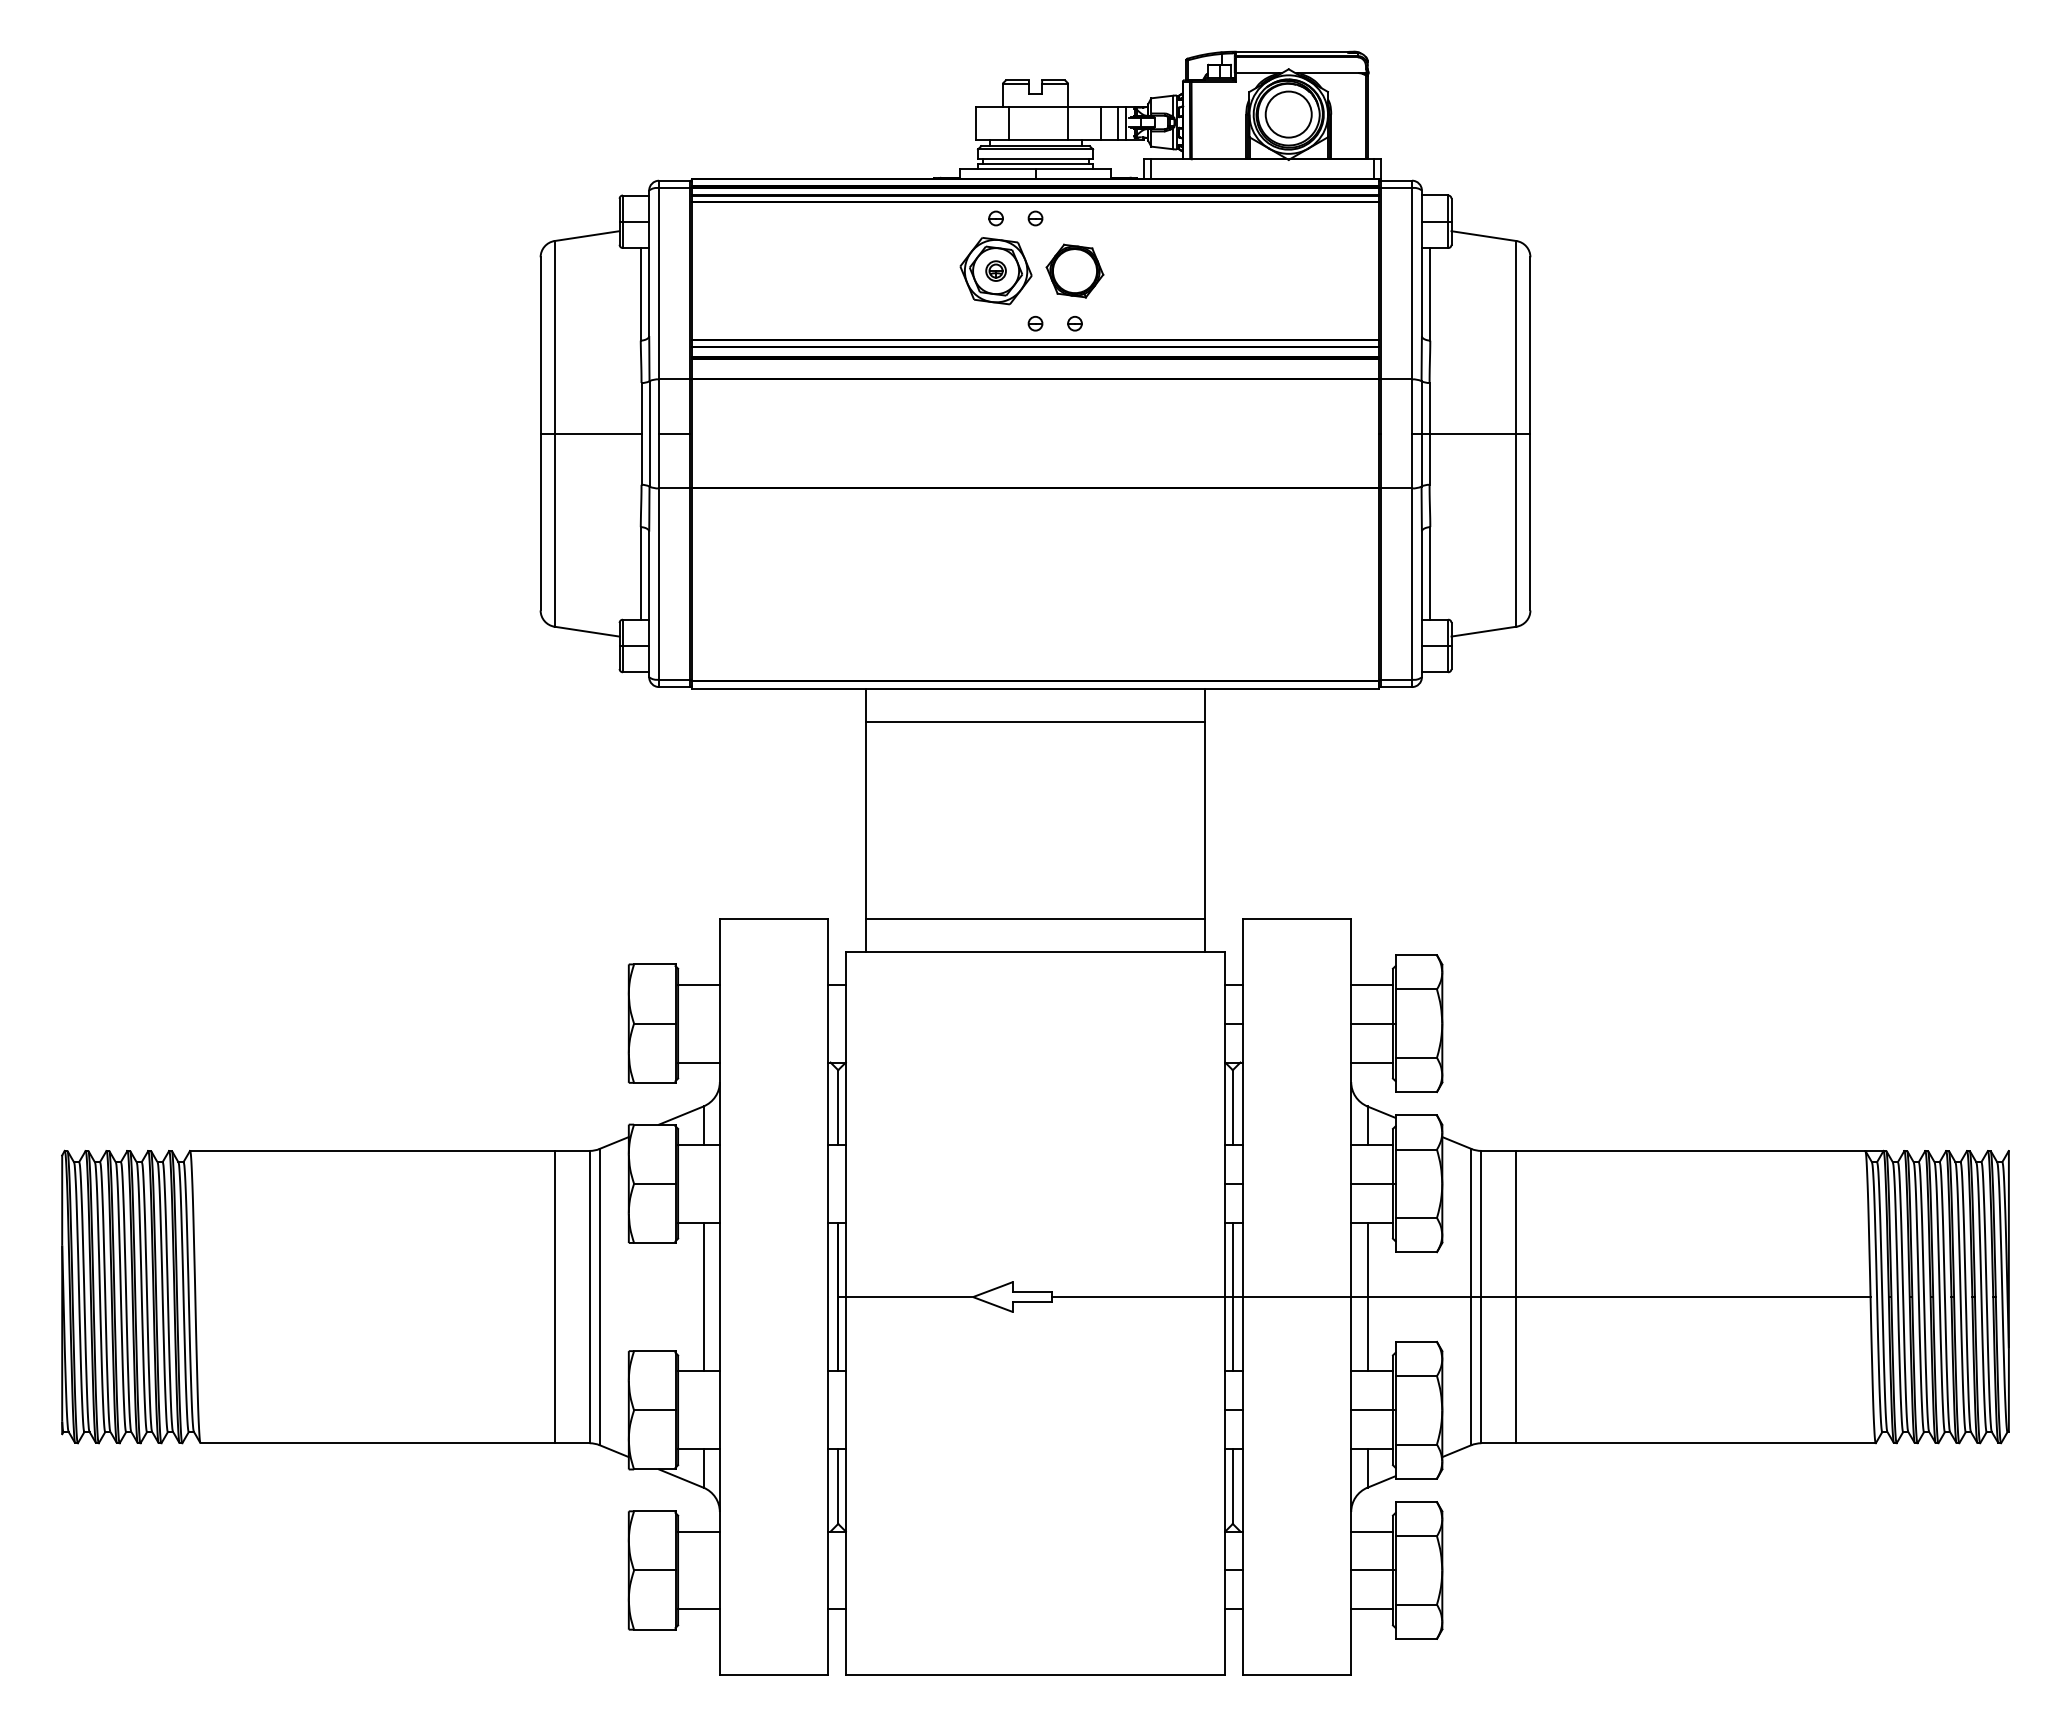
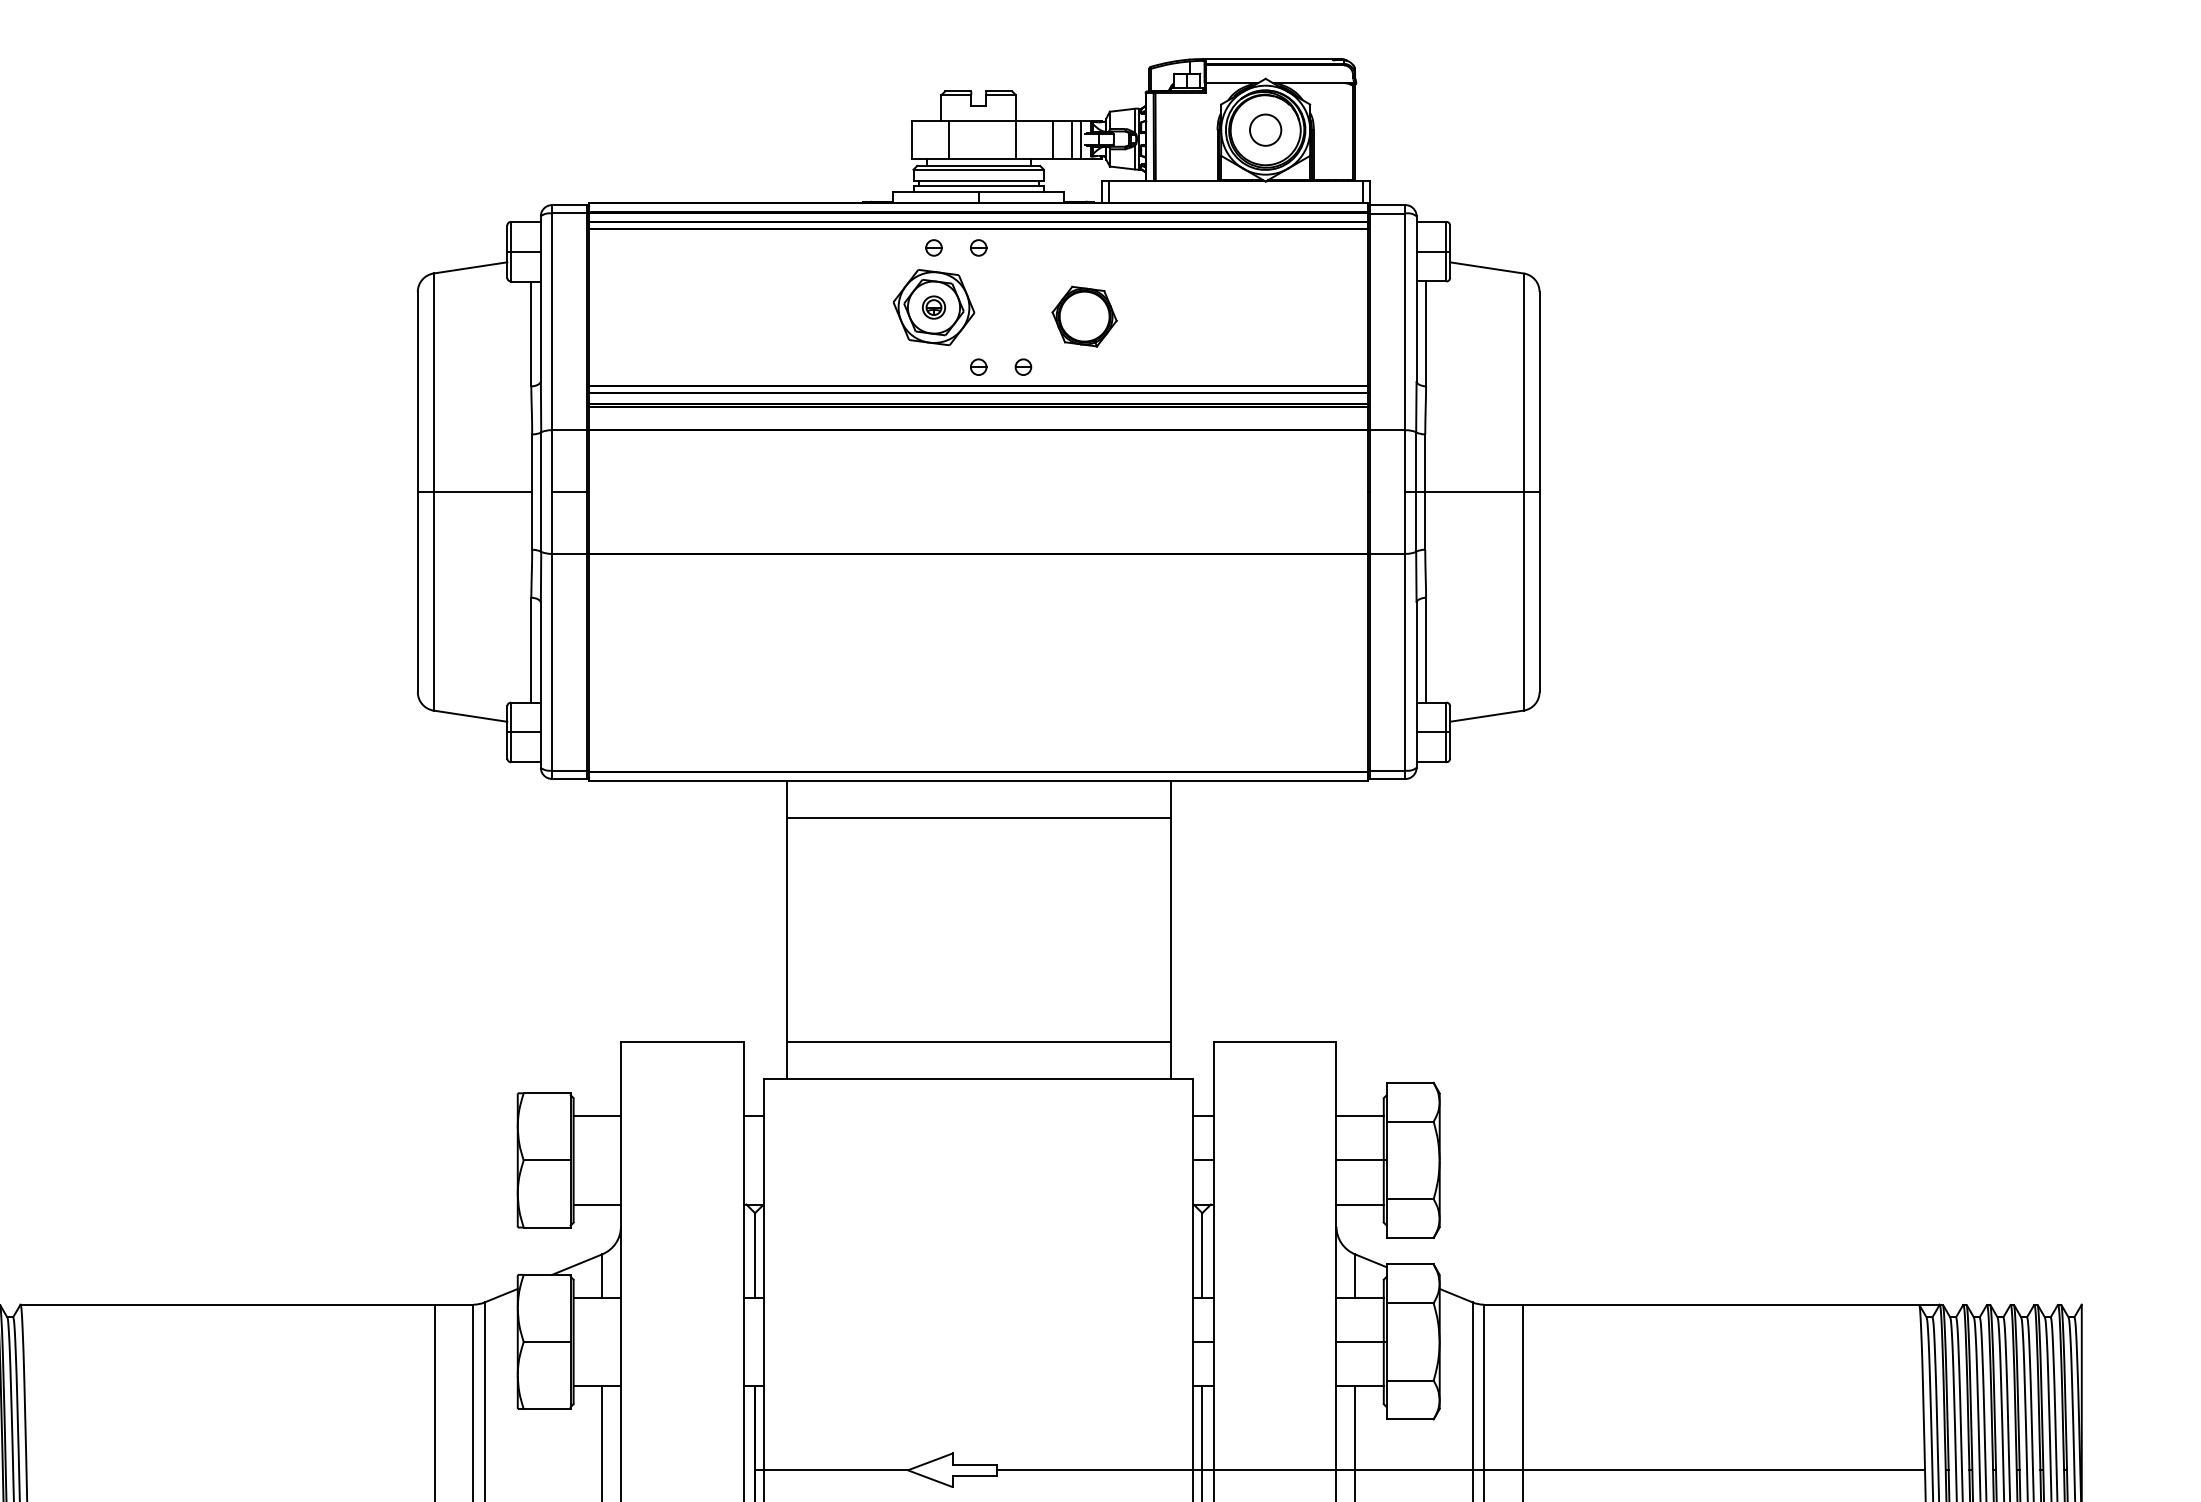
circle: (1288, 114) -> (1265, 130), size x0.6
part: (1074, 270) -> (1084, 315), moved

